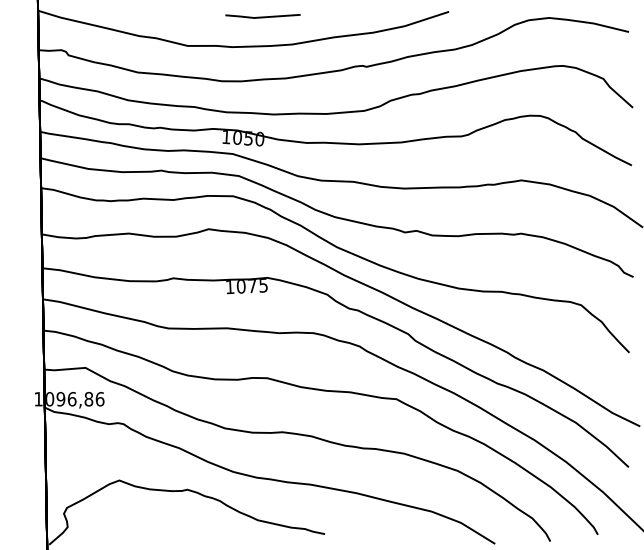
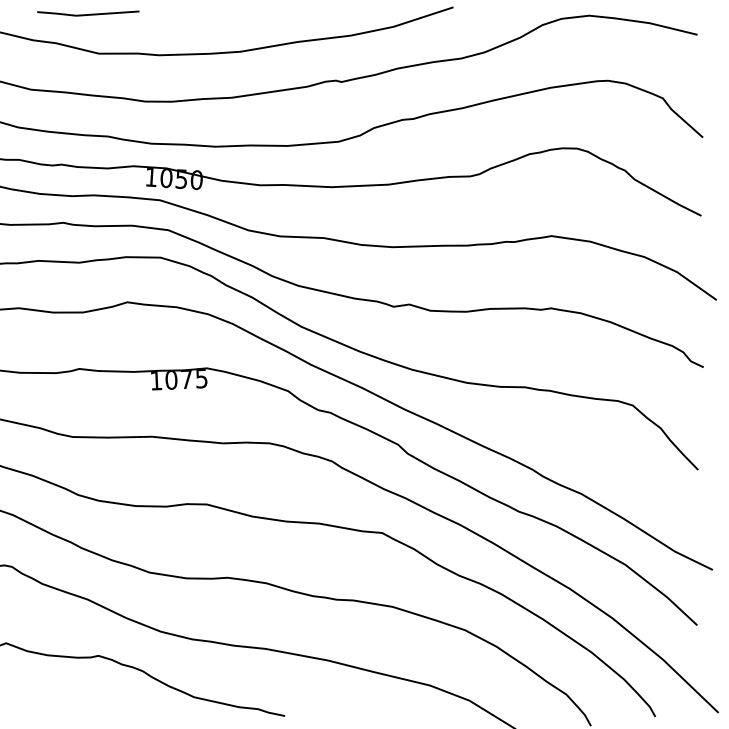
part: (262, 16) -> (87, 13), moved

